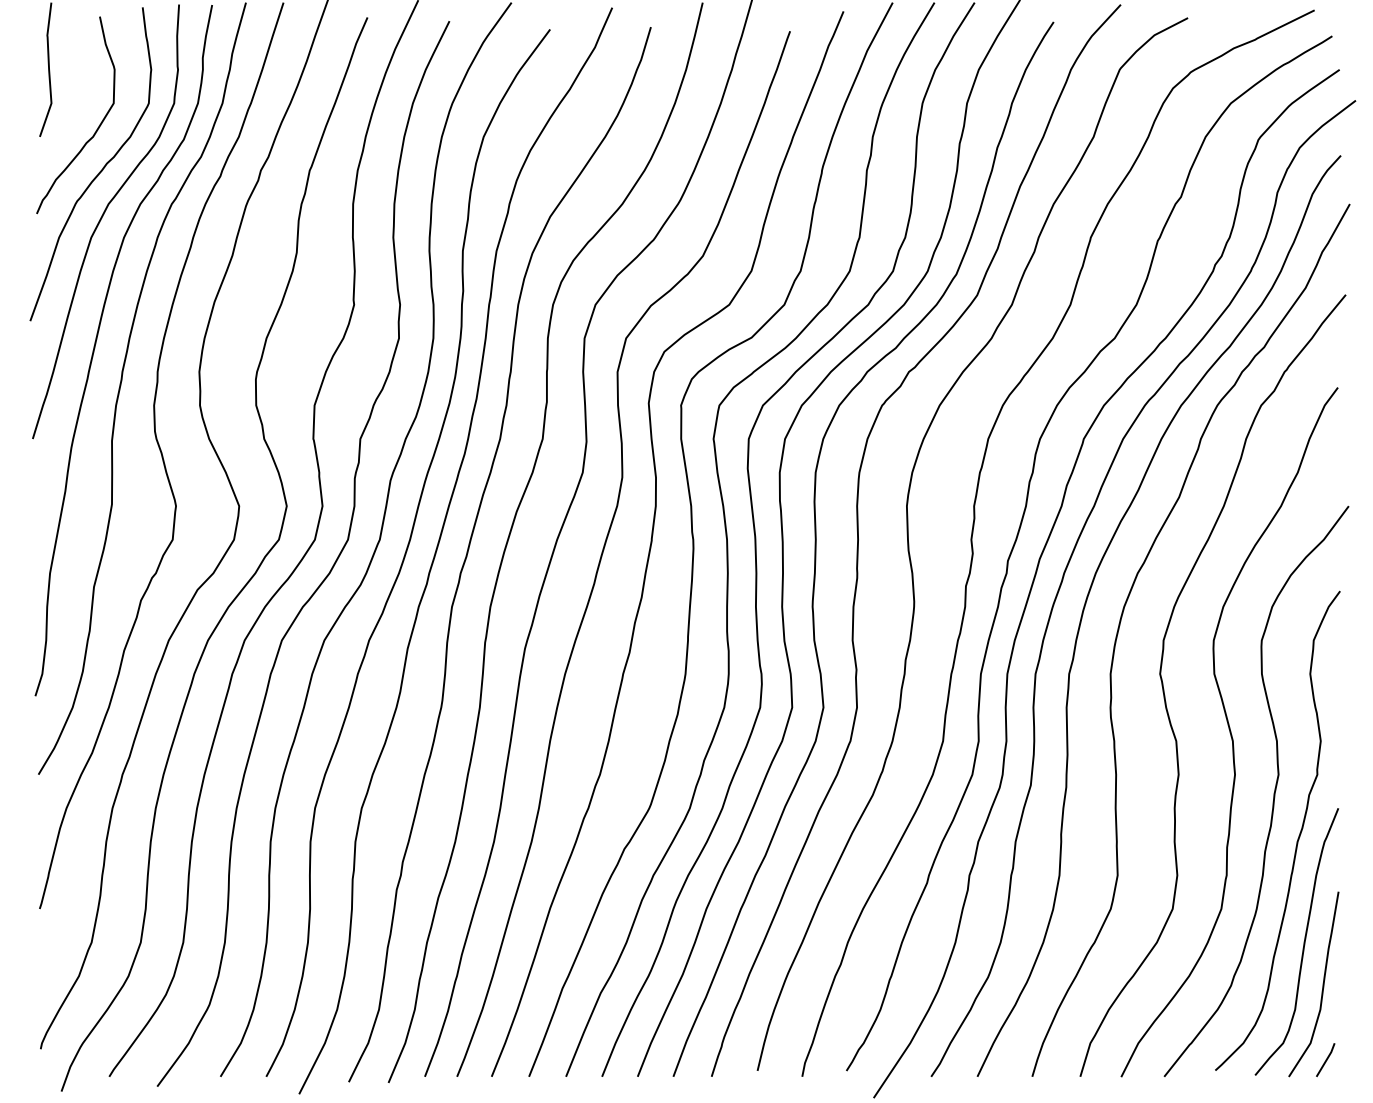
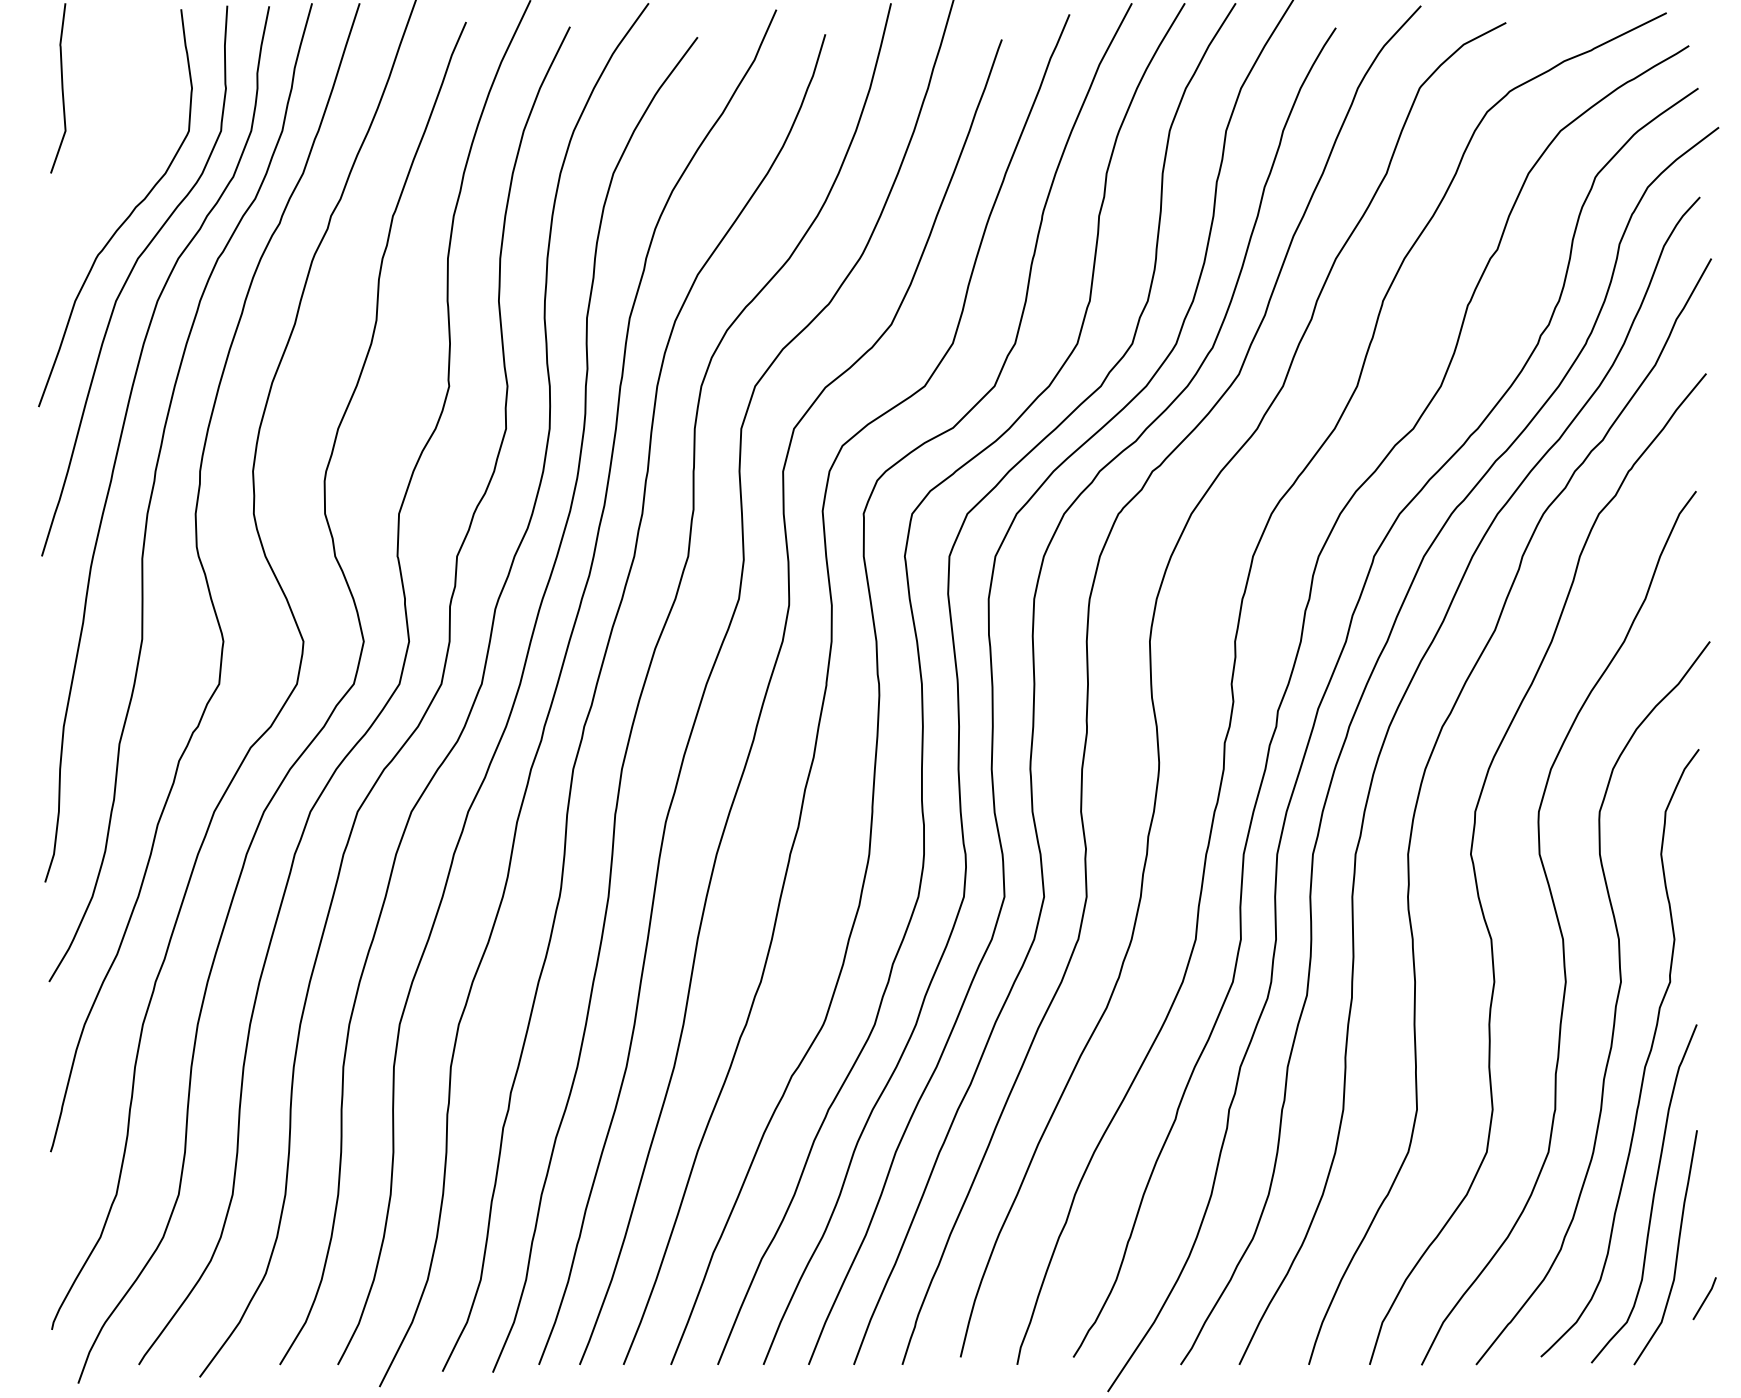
curve: (98, 125) -> (125, 159), removed
line: (1325, 1059) -> (1704, 1298), moved

